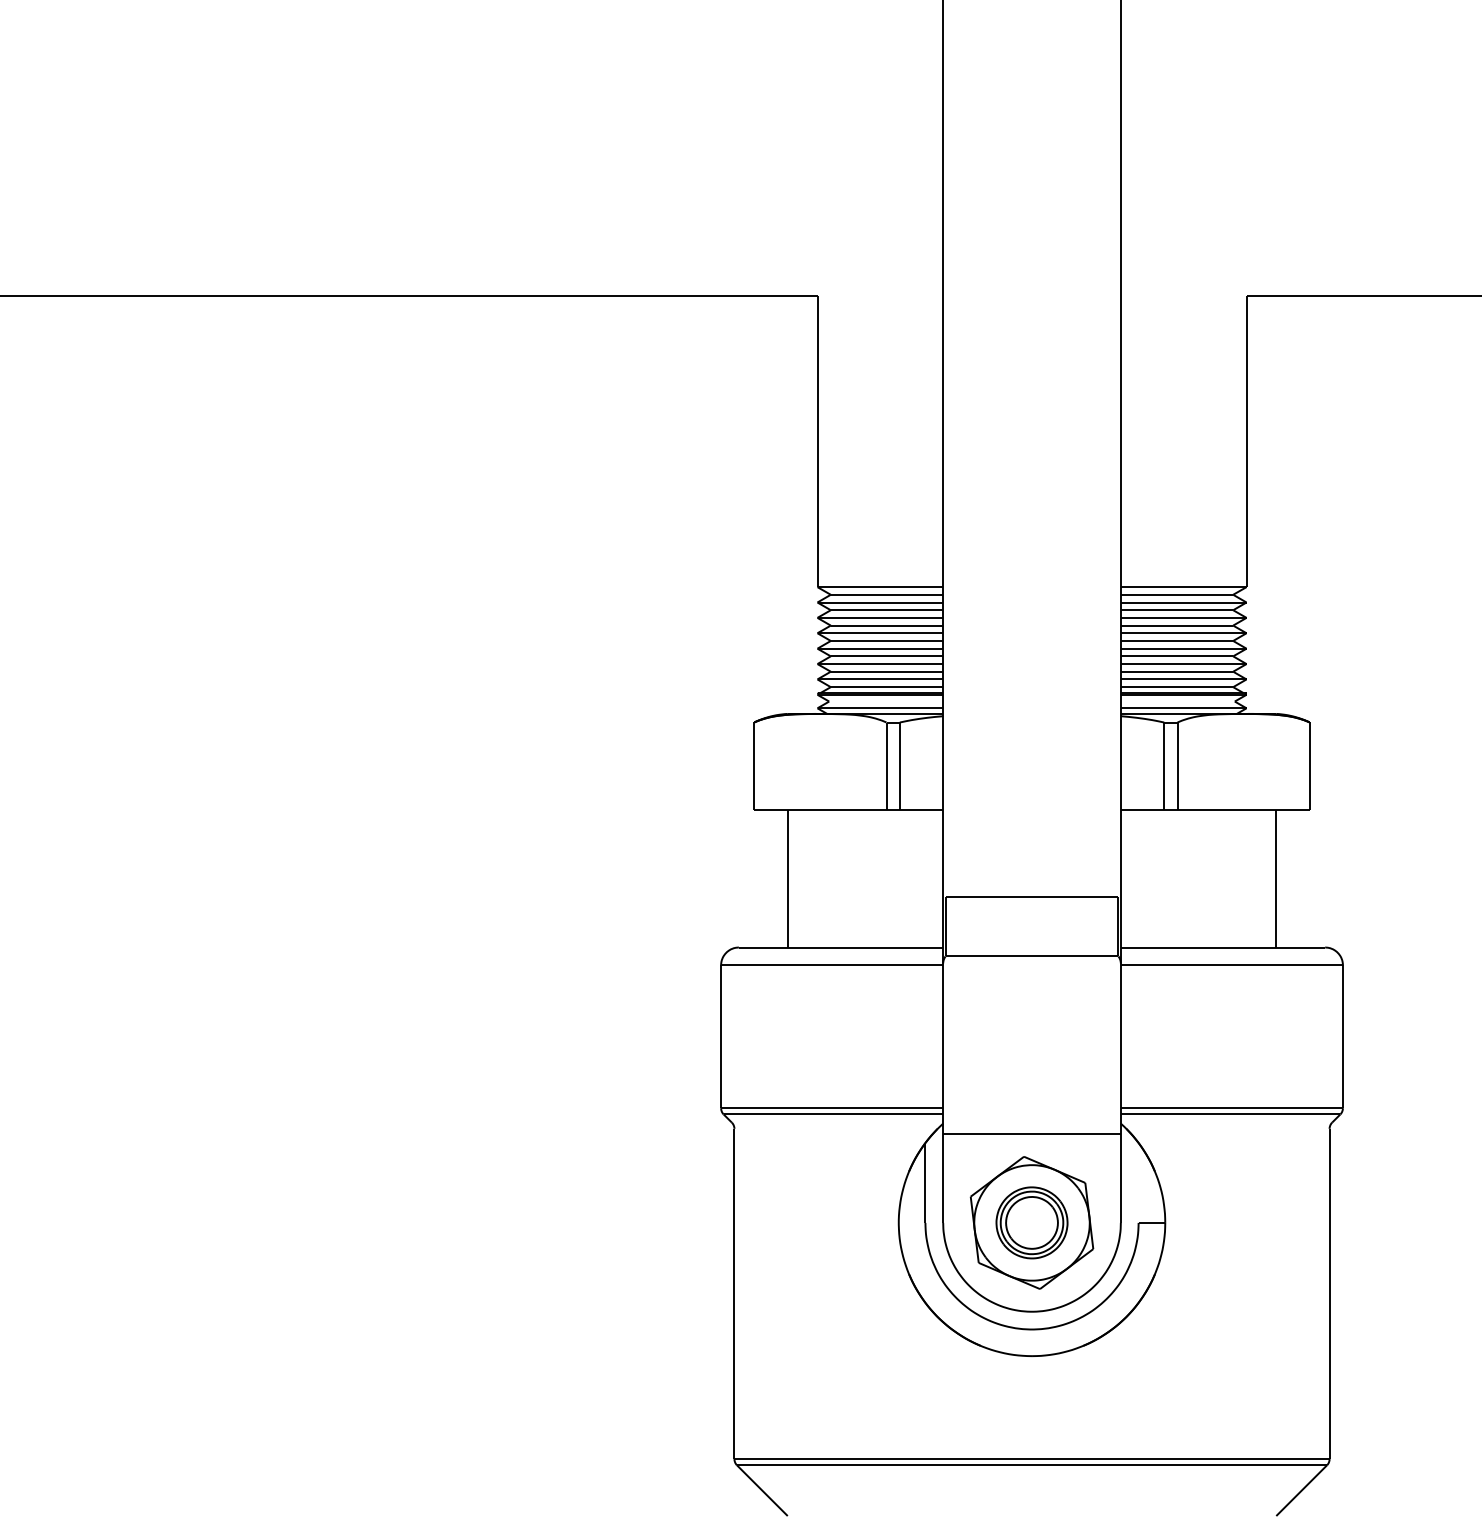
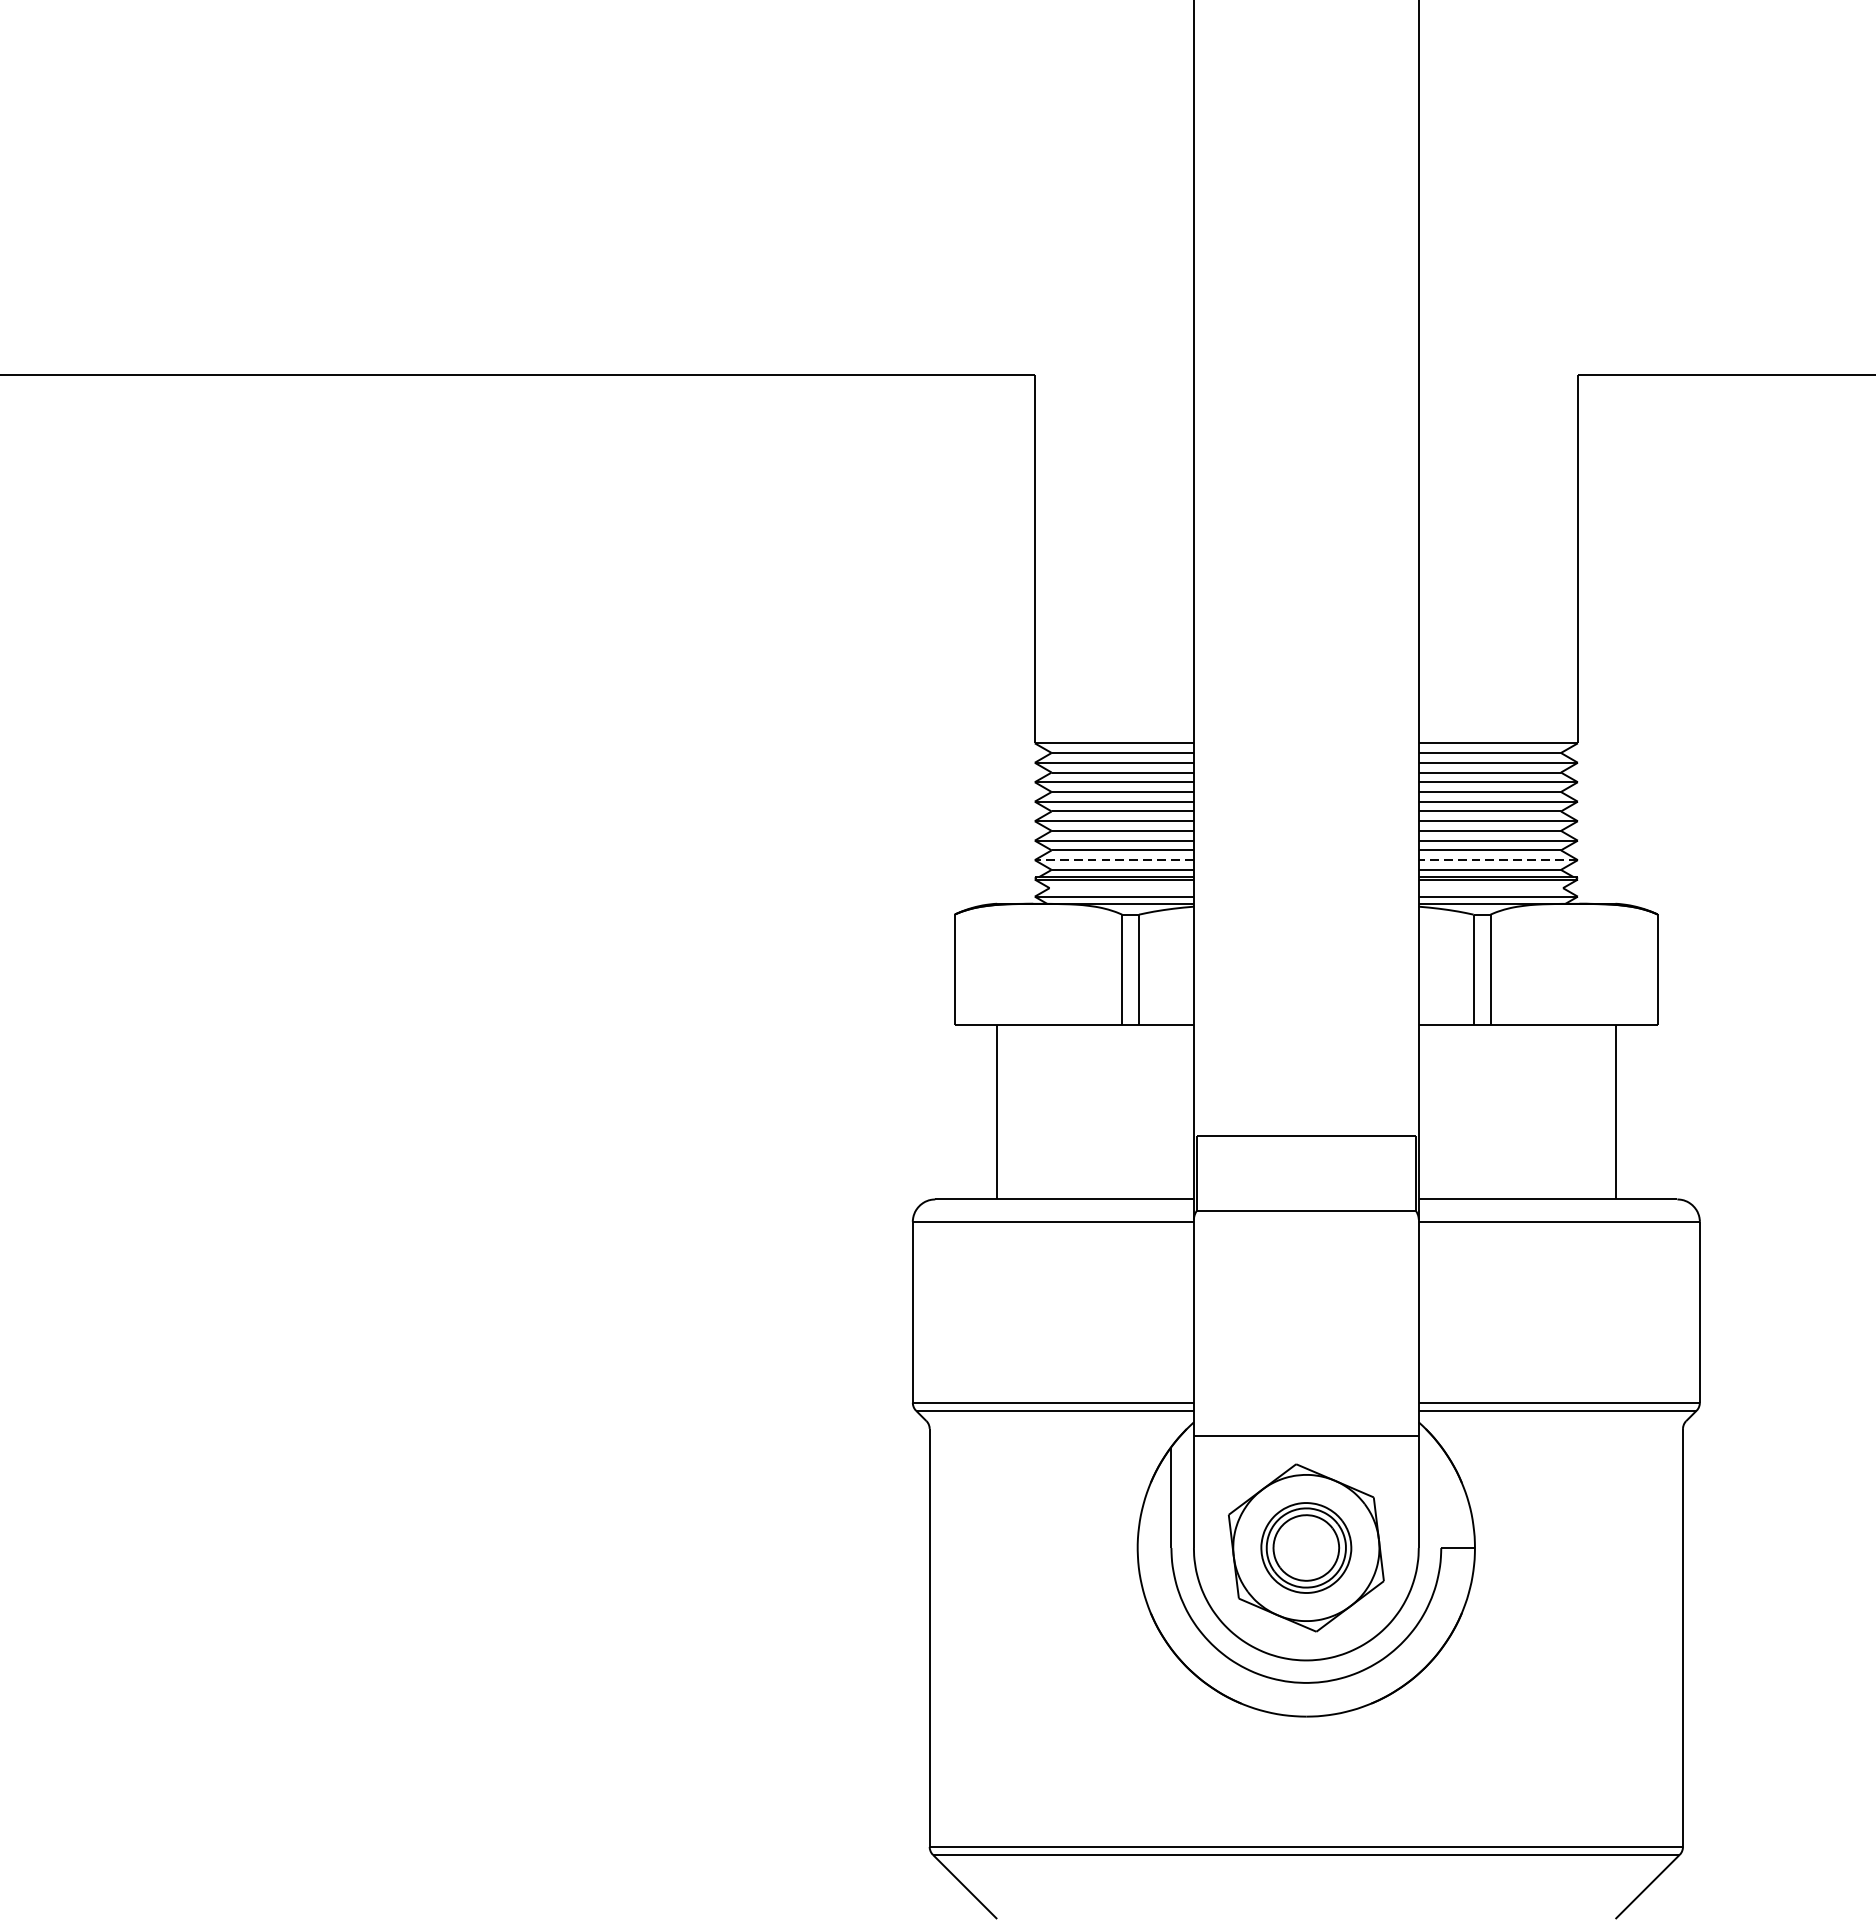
line: (880, 679) -> (1114, 860), solid -> dashed
line: (1183, 679) -> (1498, 860), solid -> dashed

